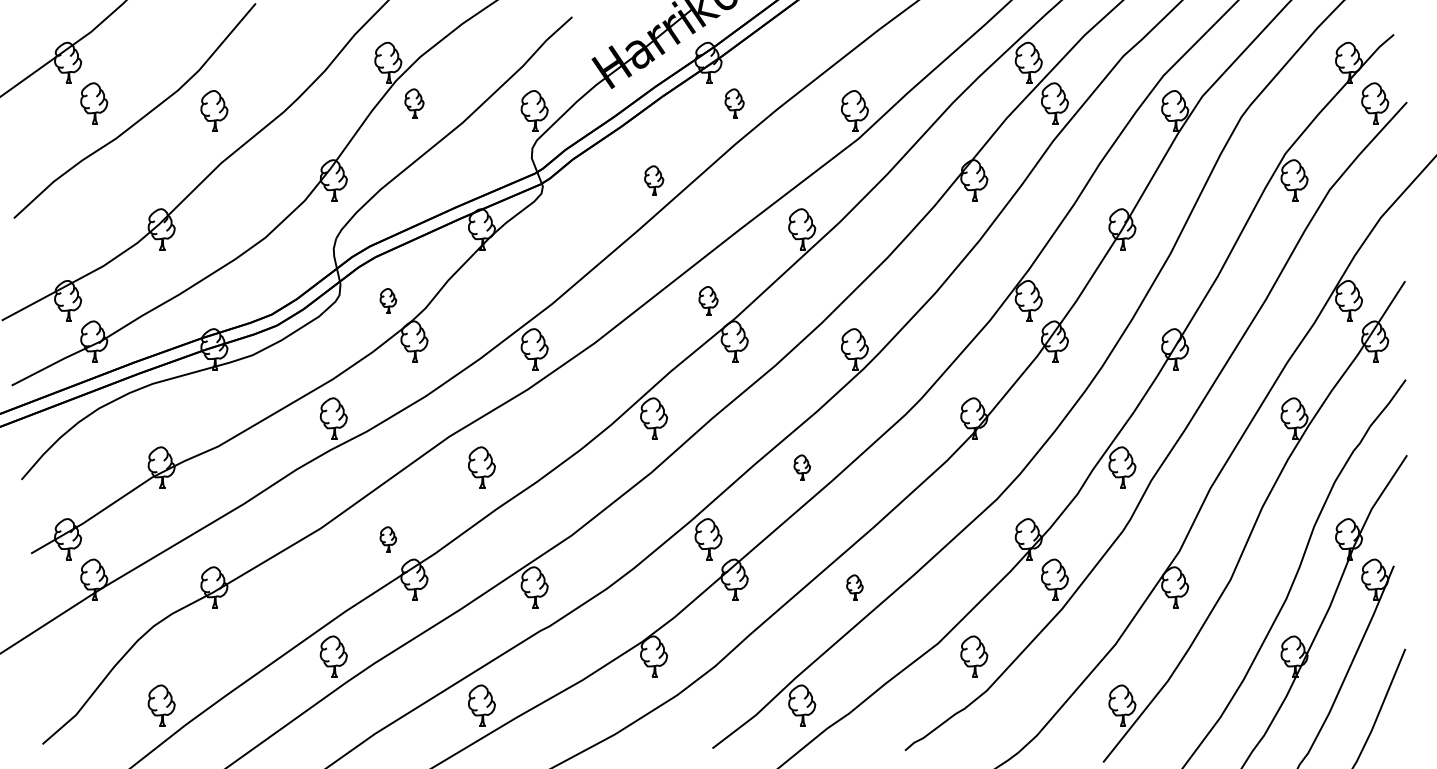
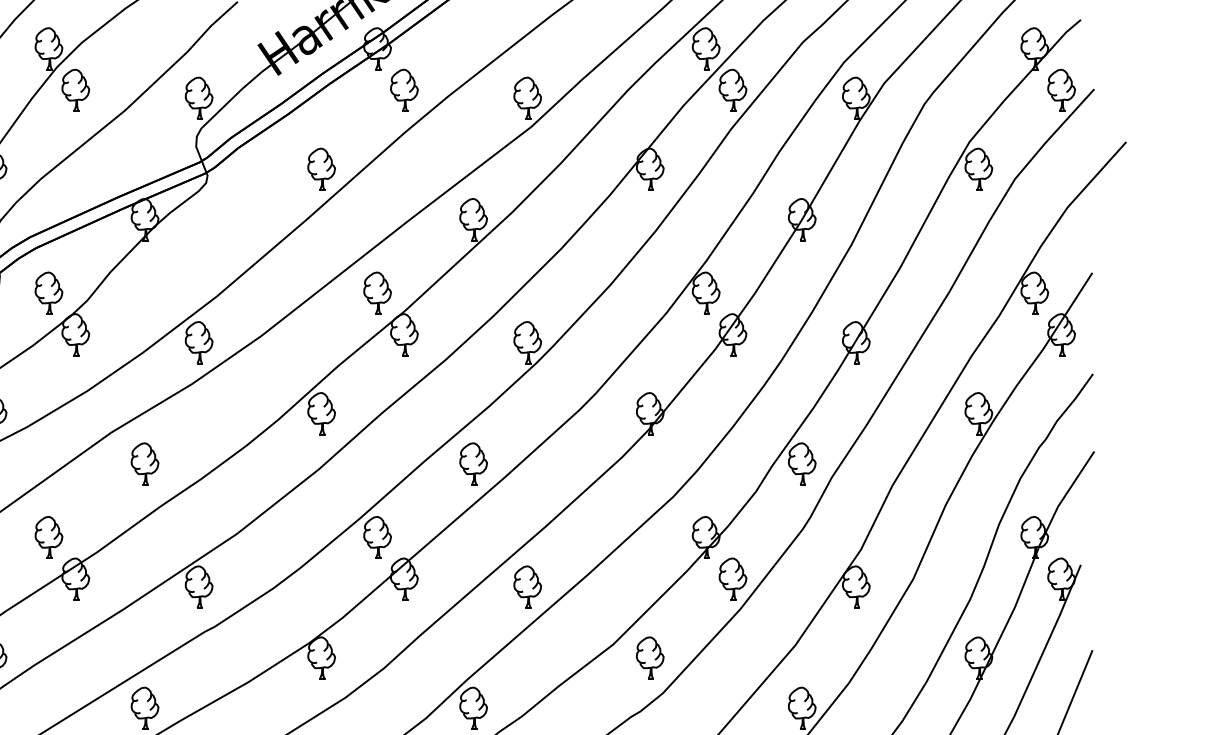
part: (414, 103) -> (75, 90), size x1.43
part: (734, 103) -> (404, 90), size x1.43
part: (654, 180) -> (322, 169), size x1.43
part: (388, 300) -> (49, 292), size x1.67
part: (708, 300) -> (377, 292), size x1.43
part: (802, 467) -> (473, 464), size x1.67
part: (388, 539) -> (49, 537), size x1.67
part: (854, 587) -> (527, 587), size x1.67

